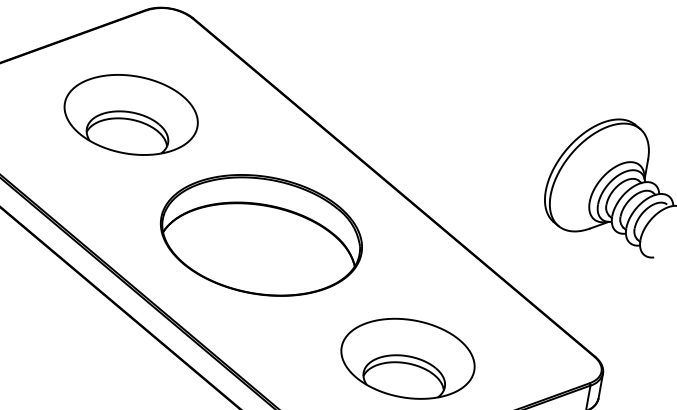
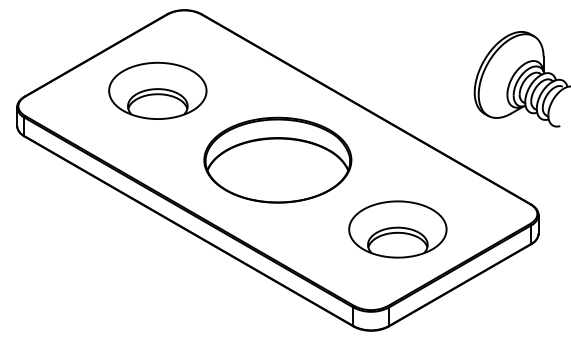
part: (130, 114) -> (157, 90), moved

